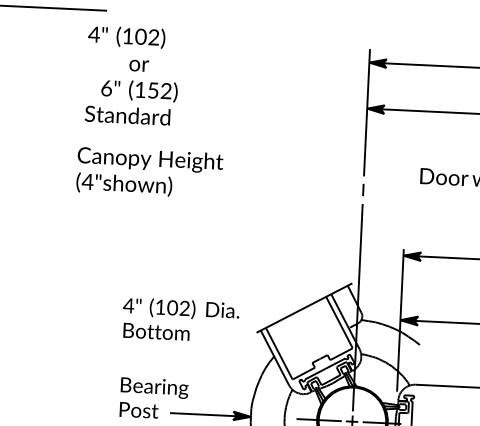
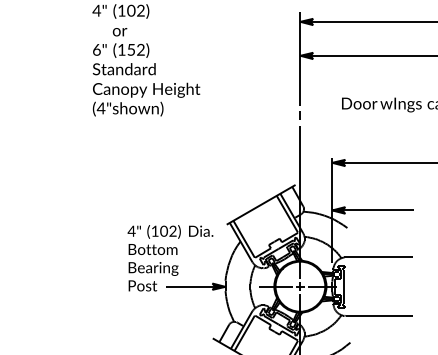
text: (140, 79) -> (121, 42), moved
text: (149, 172) -> (146, 99), moved
text: (180, 319) -> (170, 239), moved

